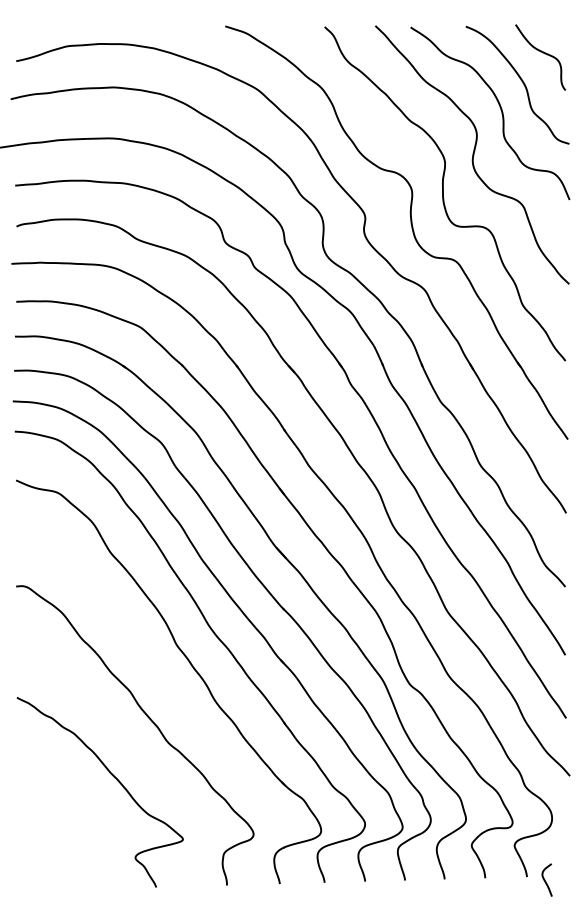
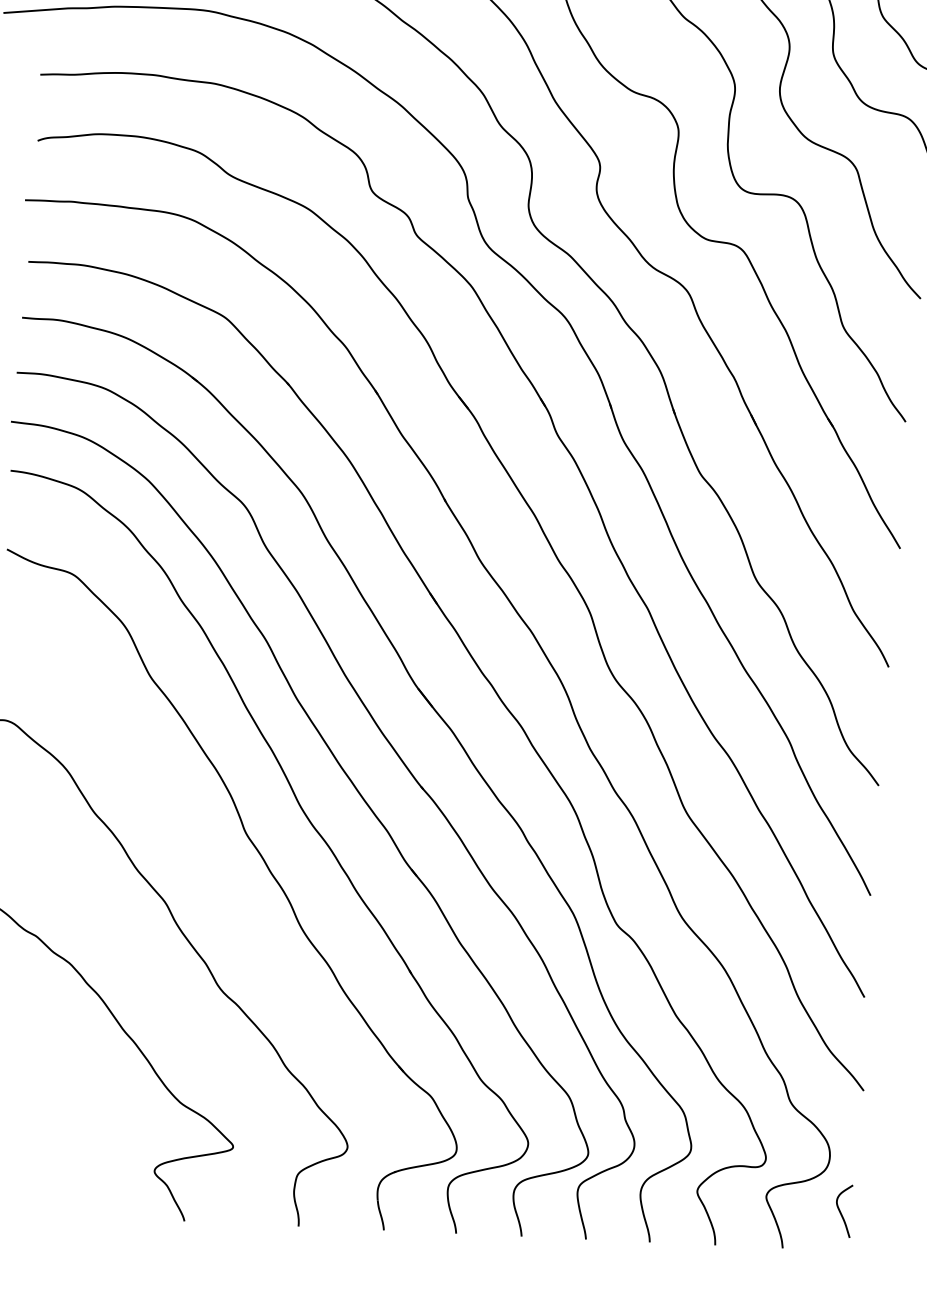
curve: (545, 879) -> (841, 1209), moved

